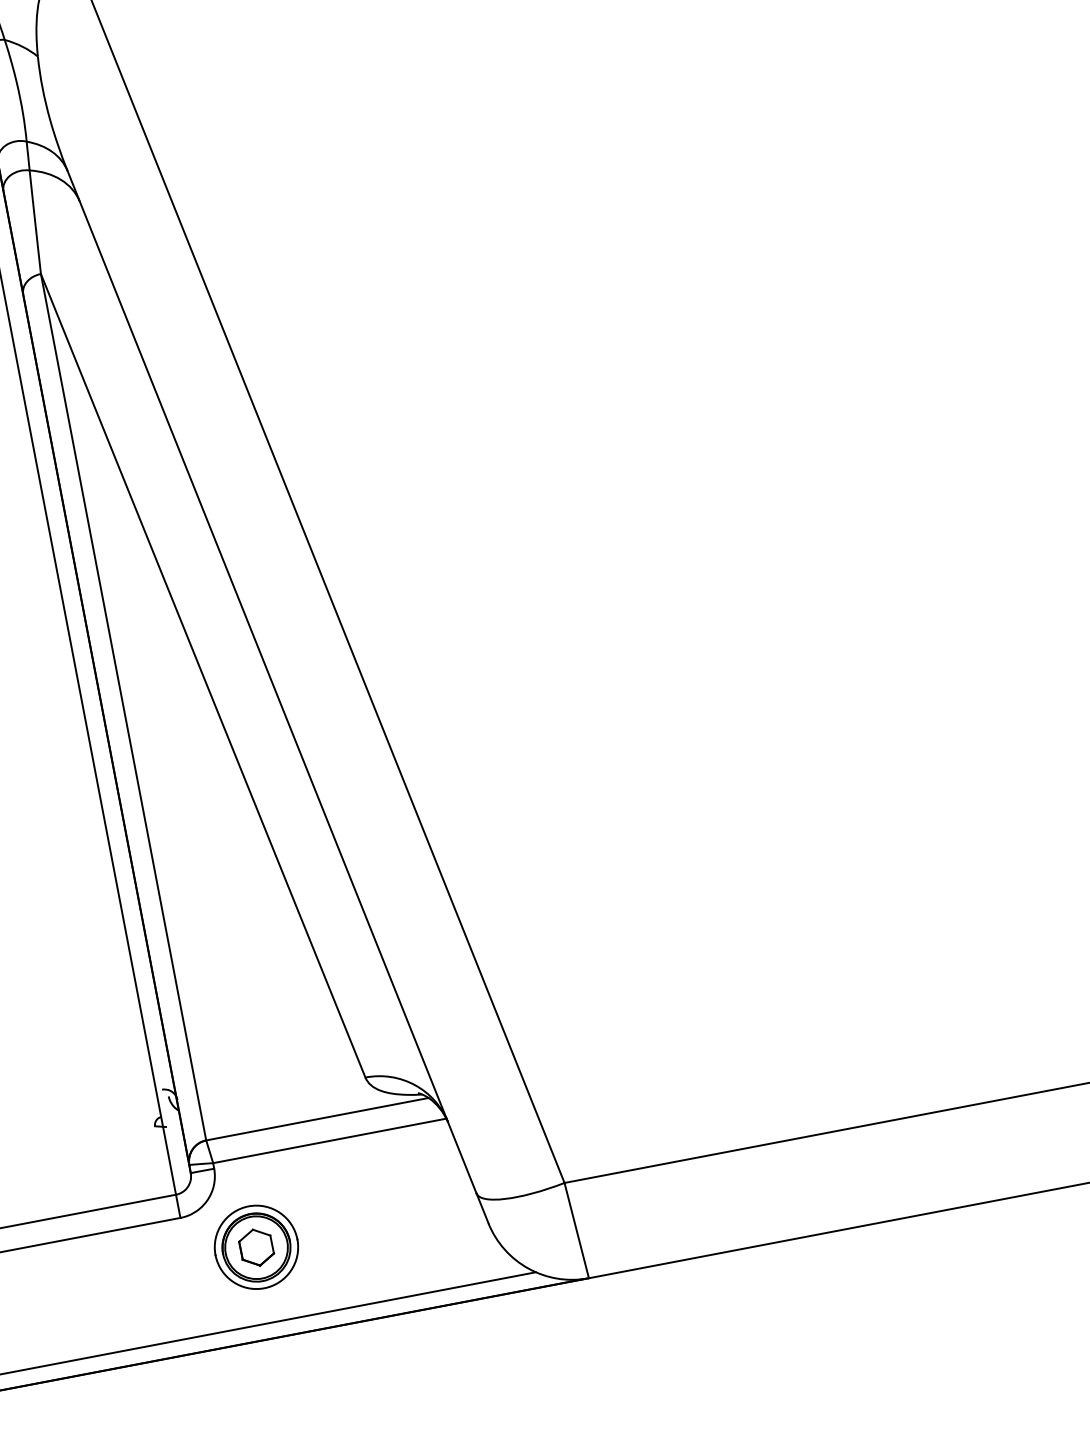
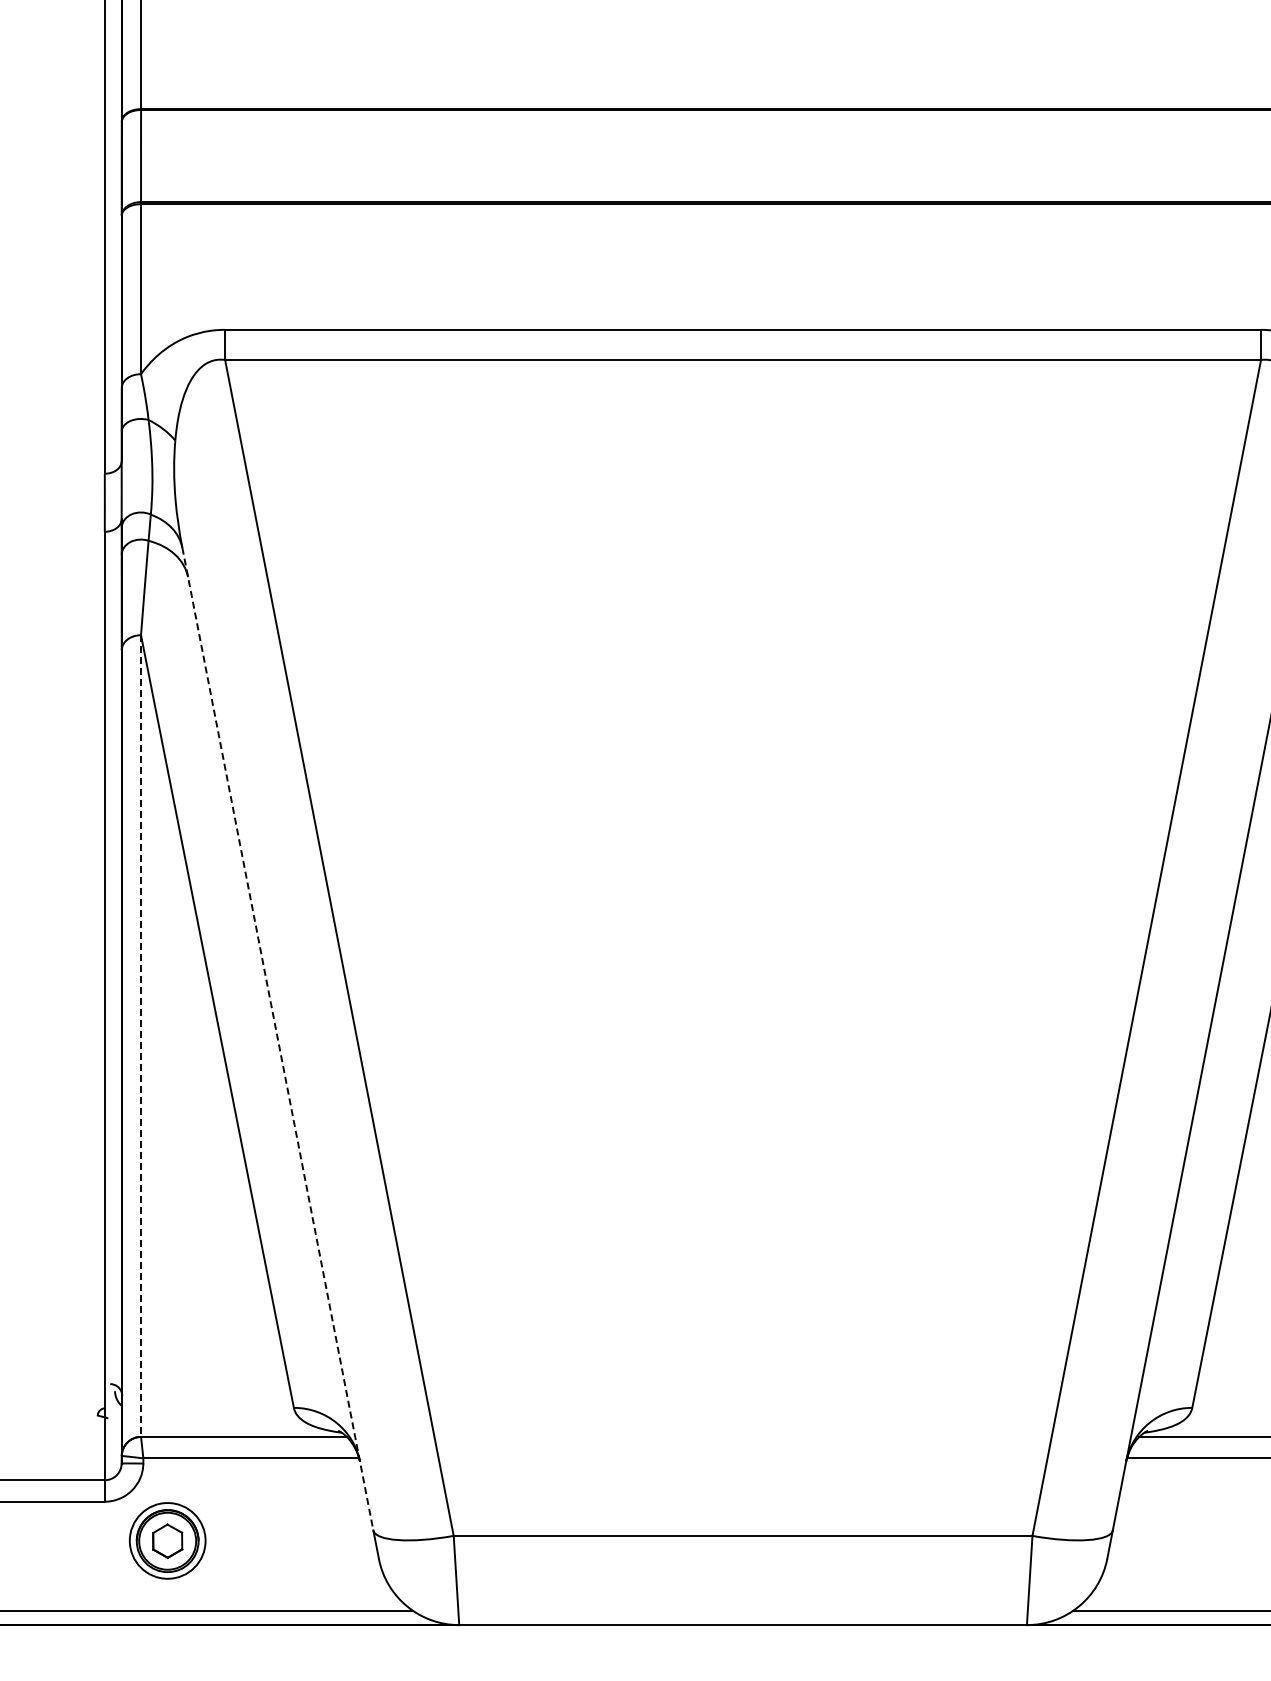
line: (271, 682) -> (277, 1039), solid -> dashed
line: (124, 707) -> (141, 1036), solid -> dashed

